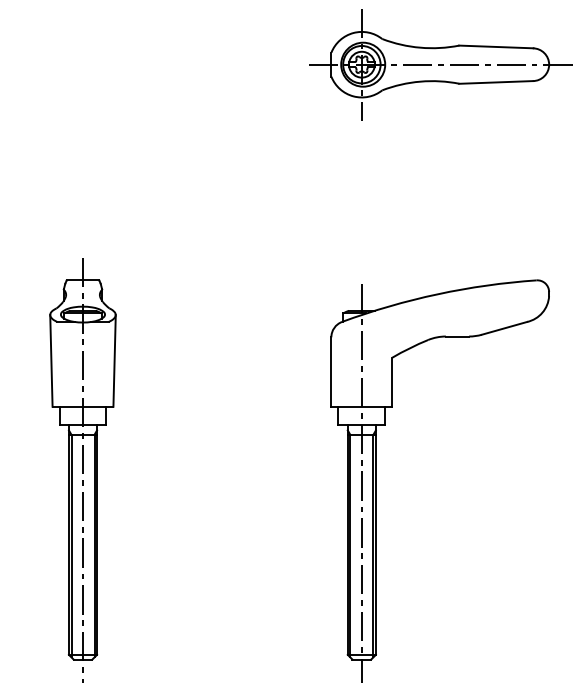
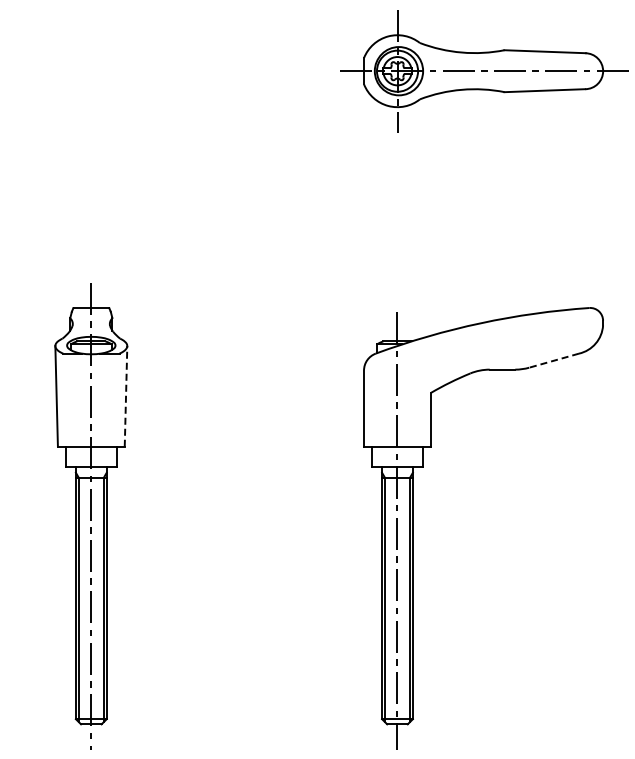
line: (504, 328) -> (554, 360), solid -> dashed
line: (115, 360) -> (126, 395), solid -> dashed

